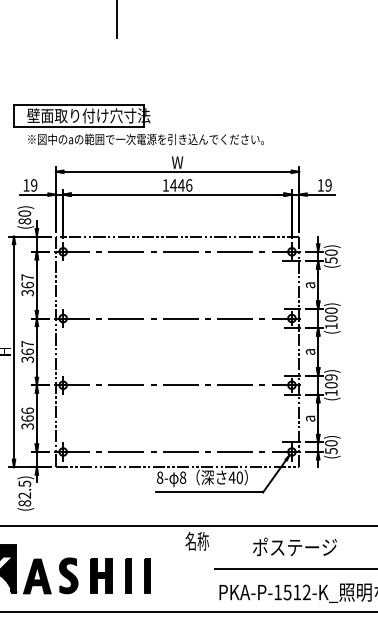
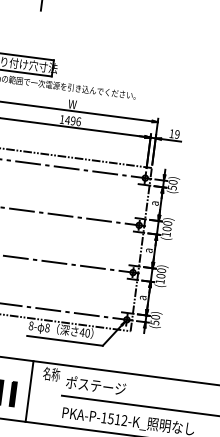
text: (180, 185) -> (72, 120), 1446 -> 1496
text: (331, 377) -> (161, 270), (109) -> (100)
text: (294, 546) -> (95, 385), moved
line: (169, 569) -> (29, 391), added

